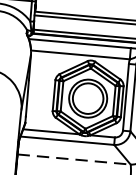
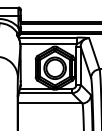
line: (74, 159) -> (50, 103), dashed -> solid

